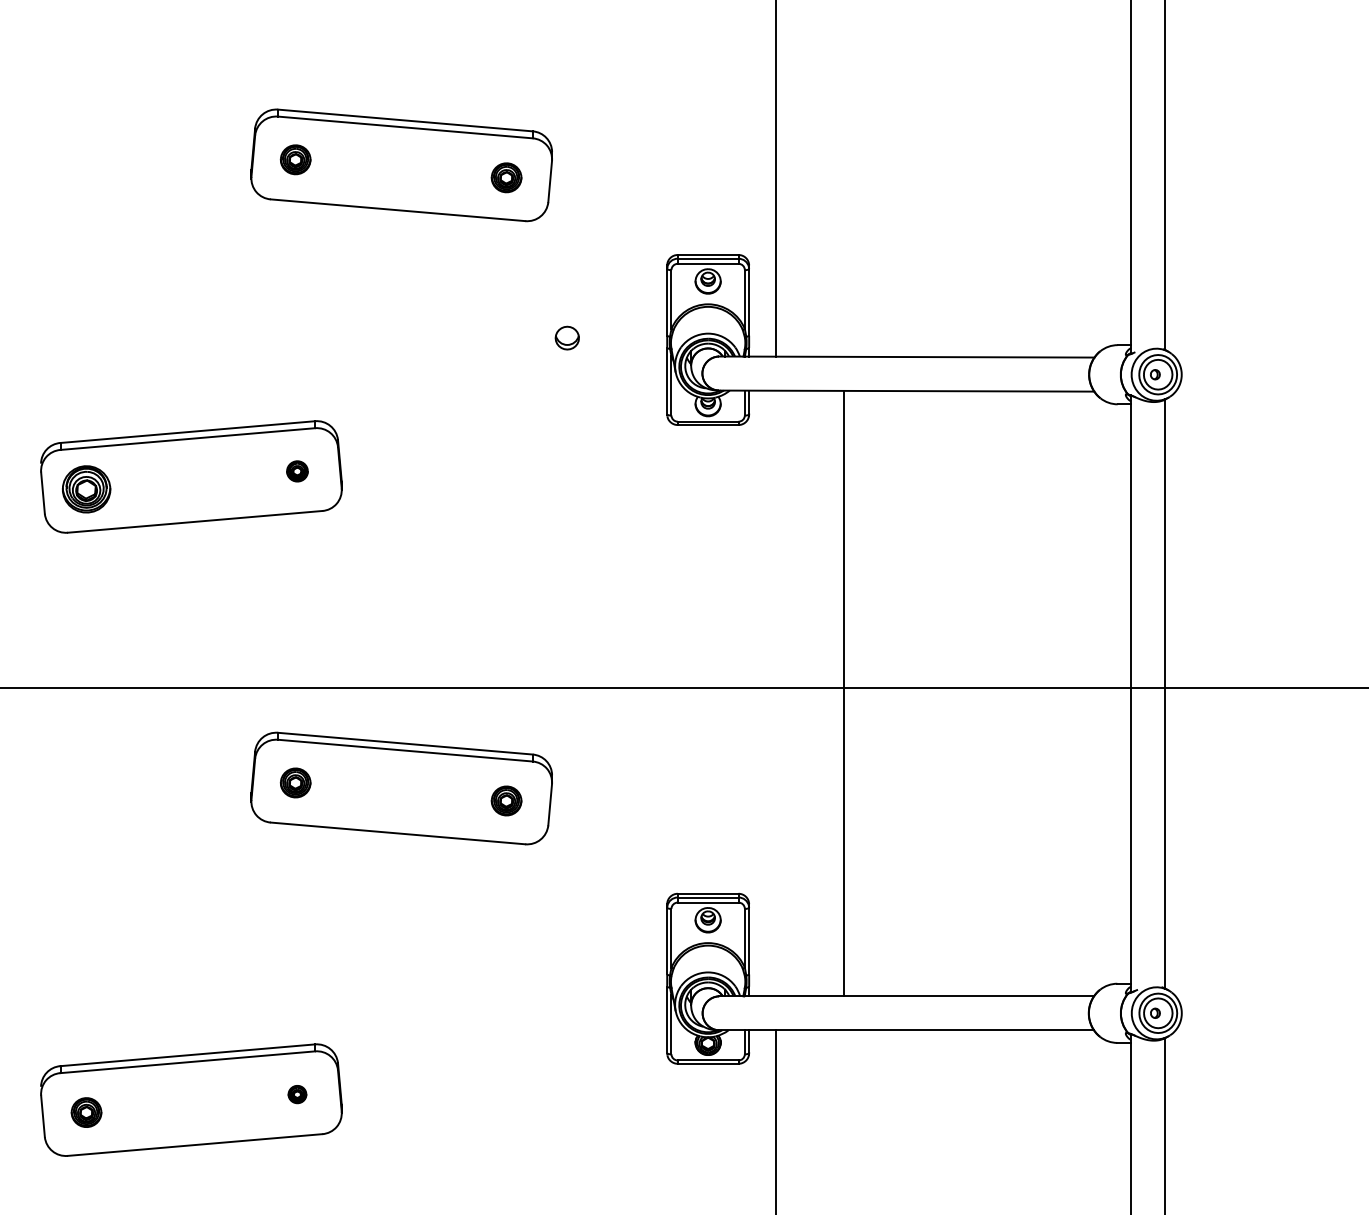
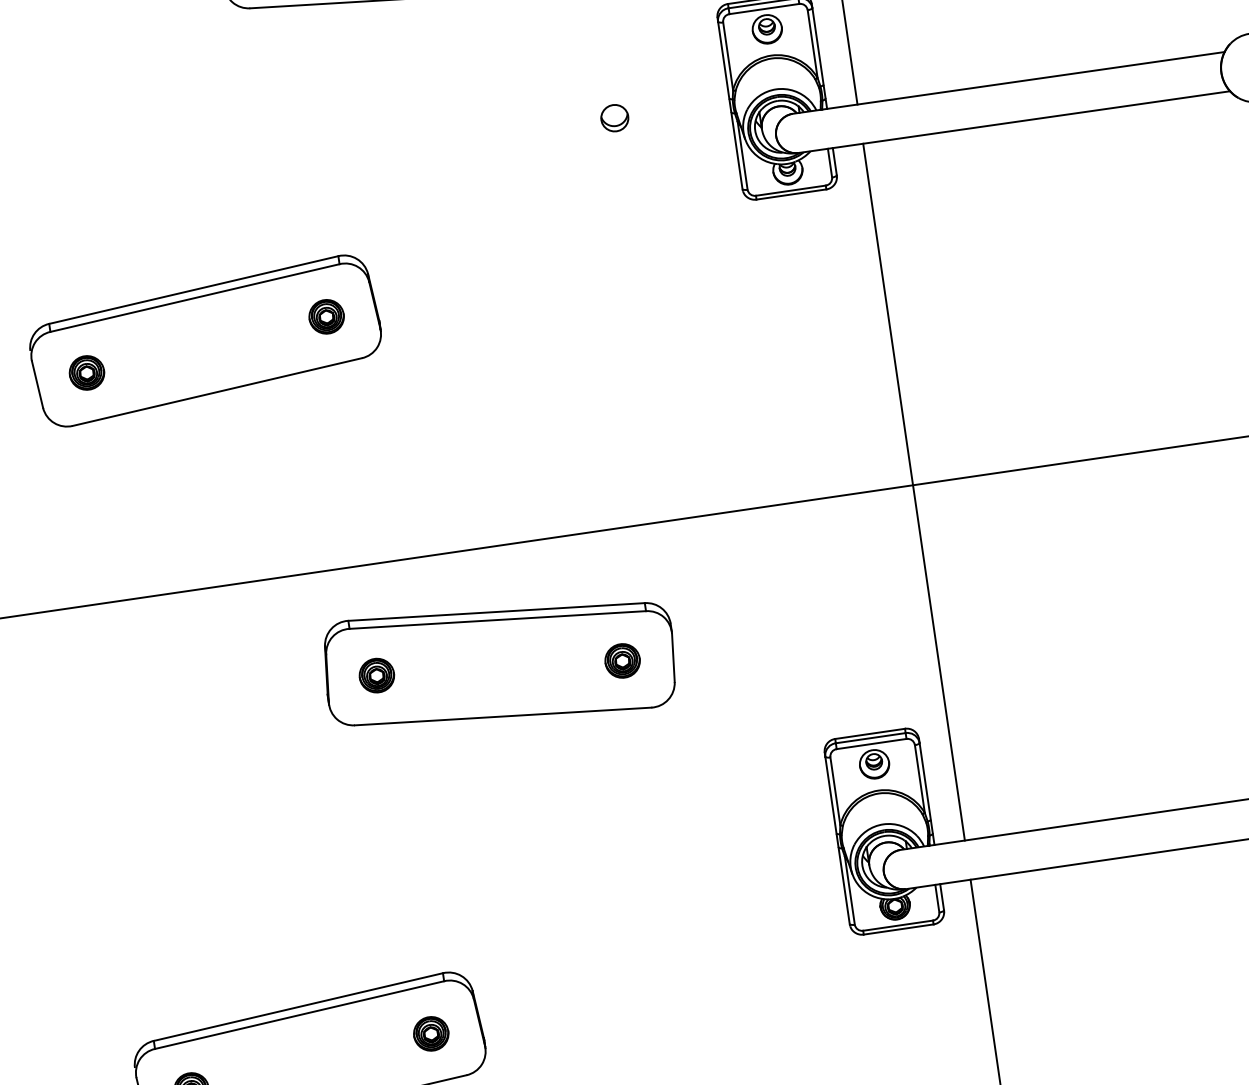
part: (297, 471) -> (326, 316), size x1.43
part: (86, 489) -> (86, 373), size x0.62
line: (843, 693) -> (913, 492), moved
part: (297, 1094) -> (431, 1033), size x1.67

